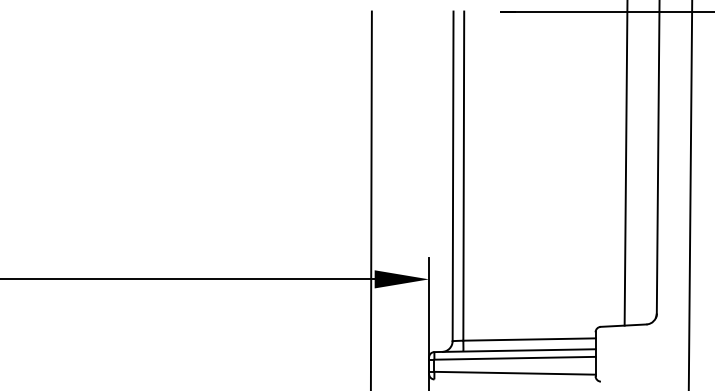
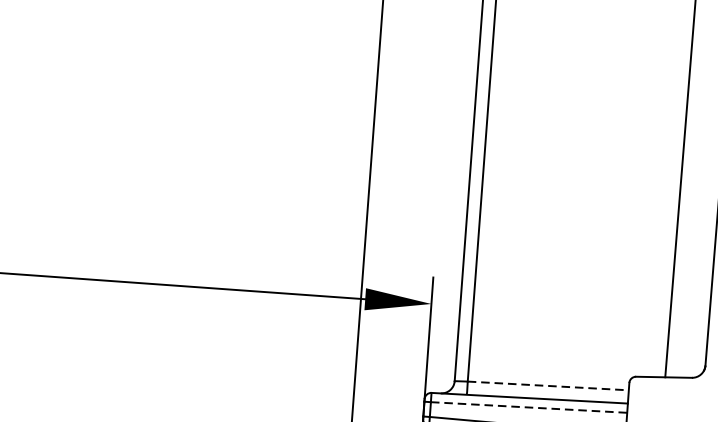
line: (529, 339) -> (548, 385), solid -> dashed
line: (515, 358) -> (529, 407), solid -> dashed

